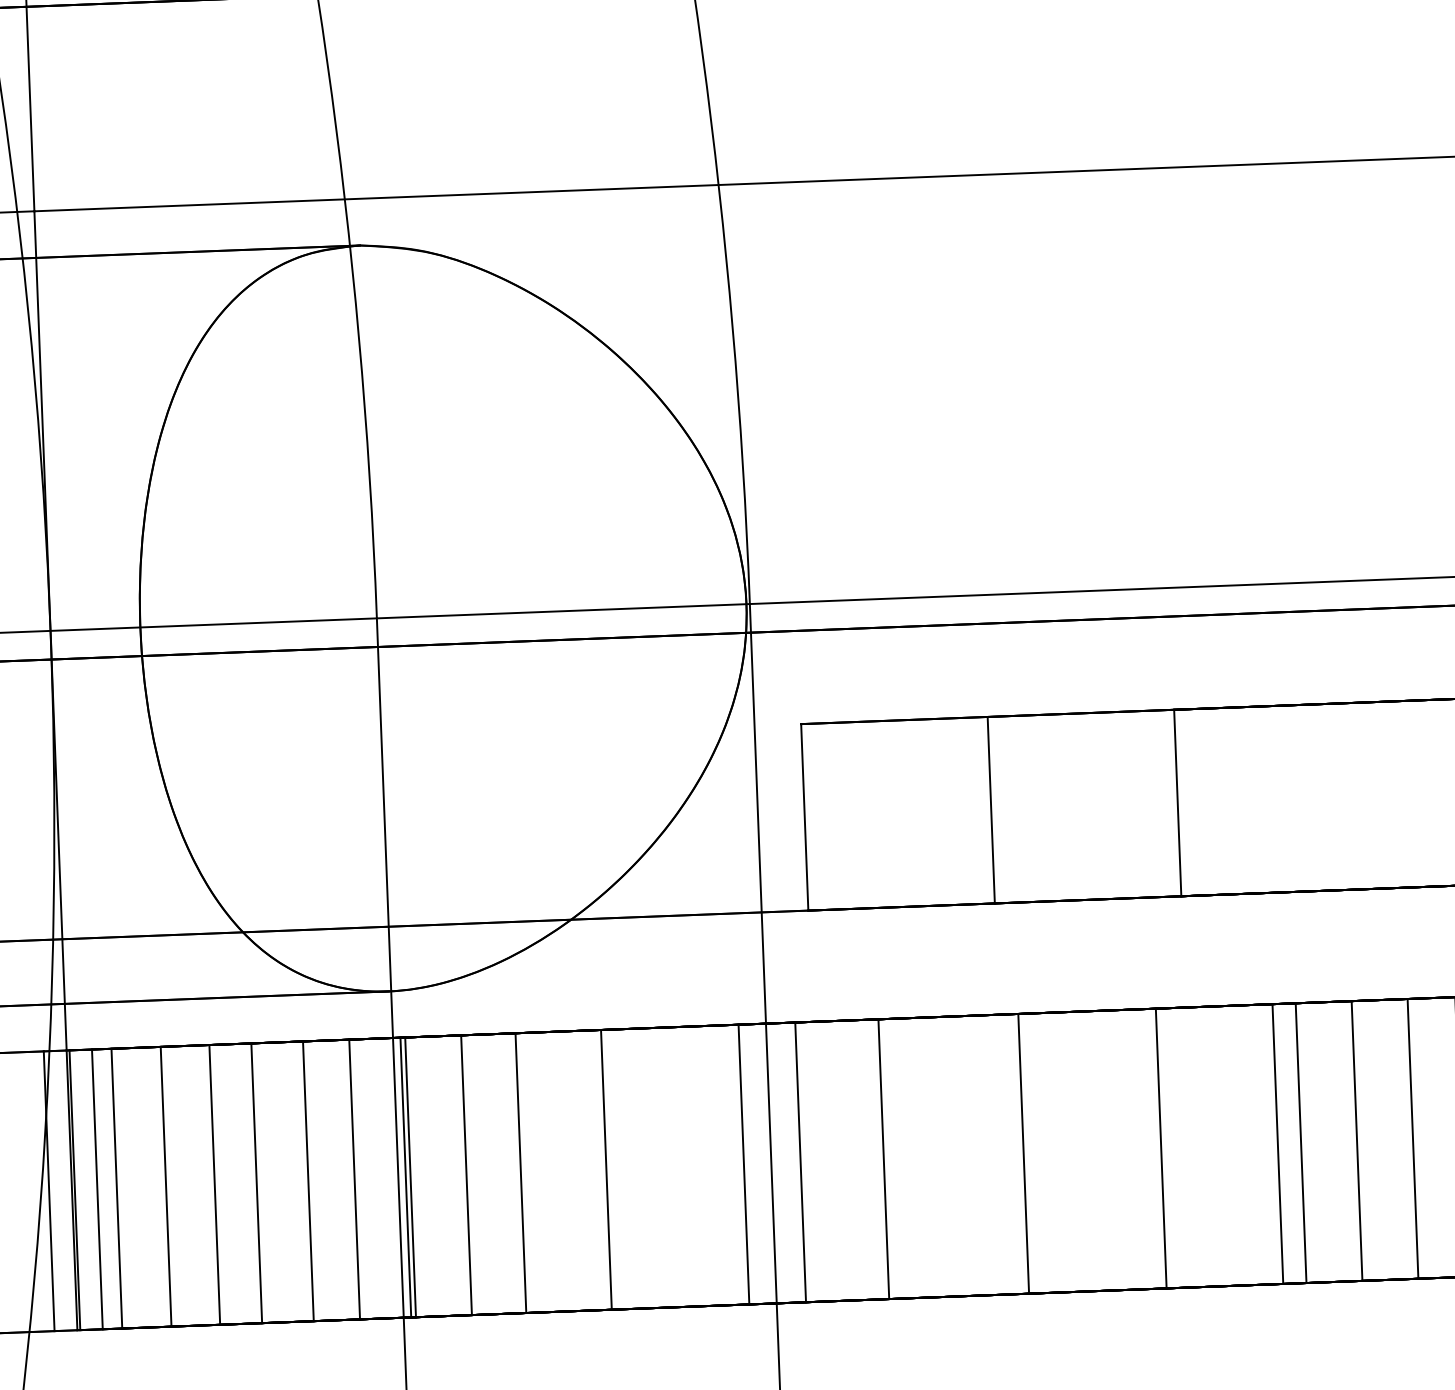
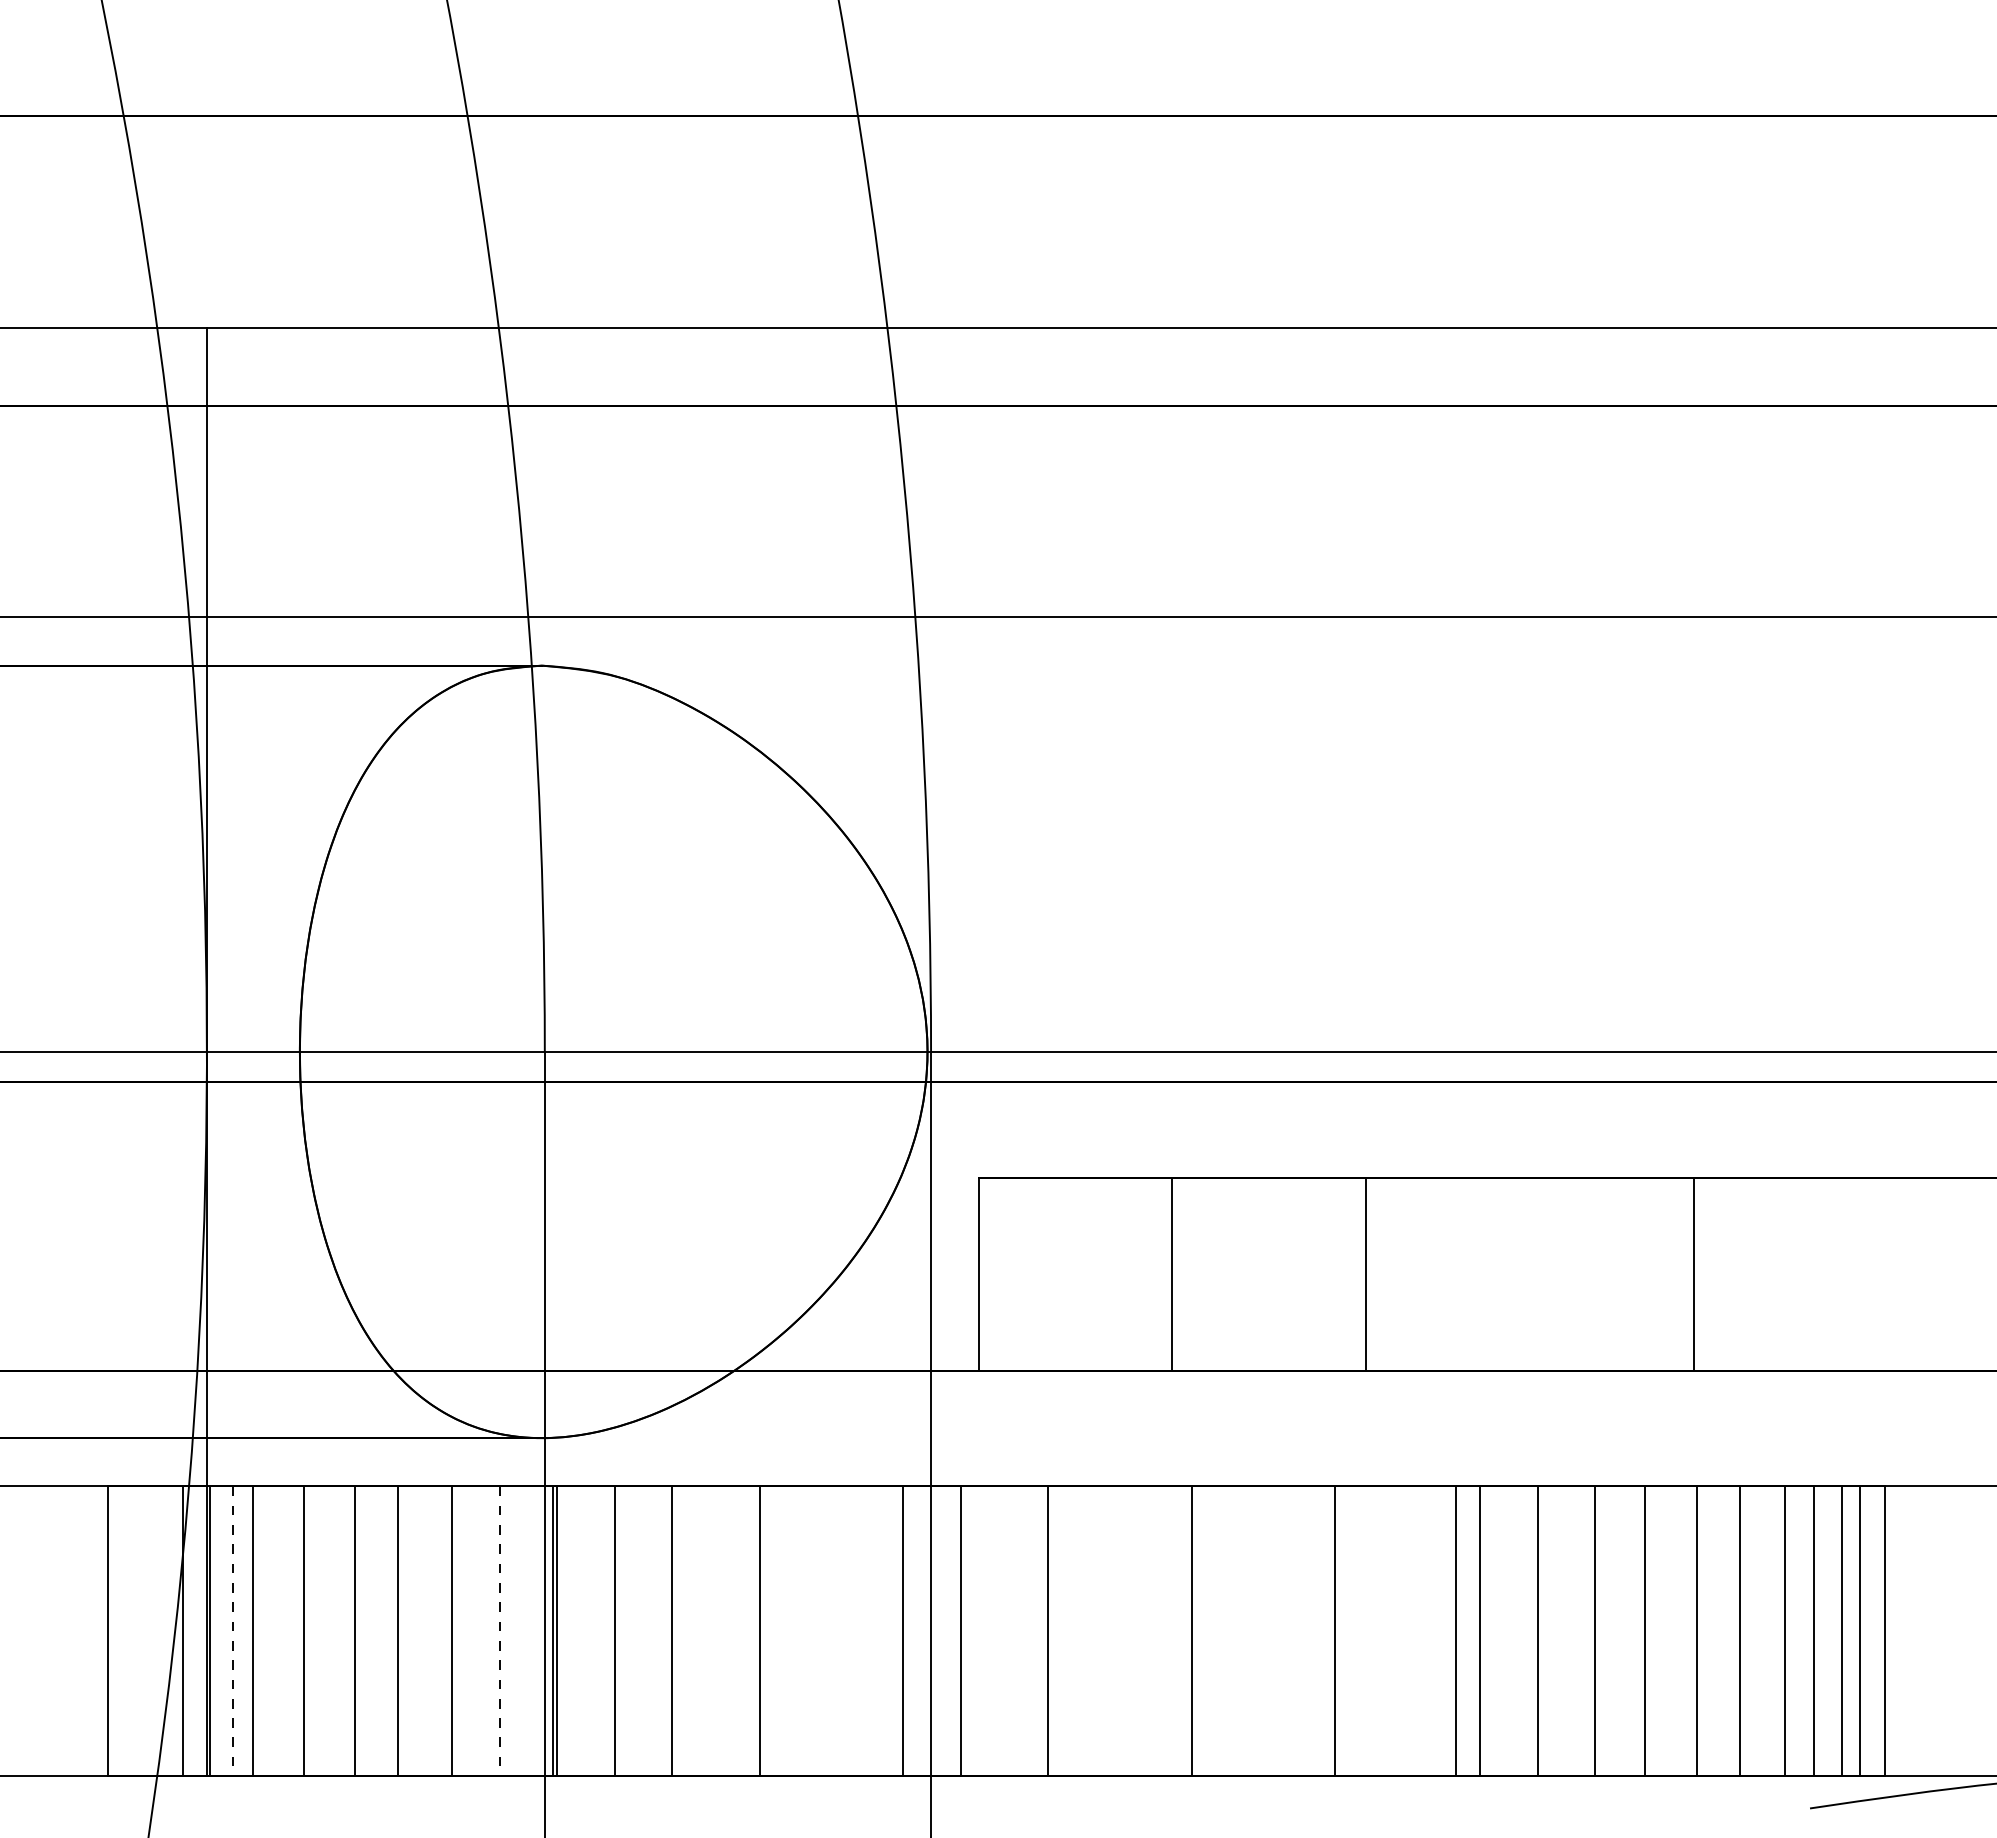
line: (354, 1179) -> (499, 1631), solid -> dashed
line: (97, 1189) -> (233, 1631), solid -> dashed

